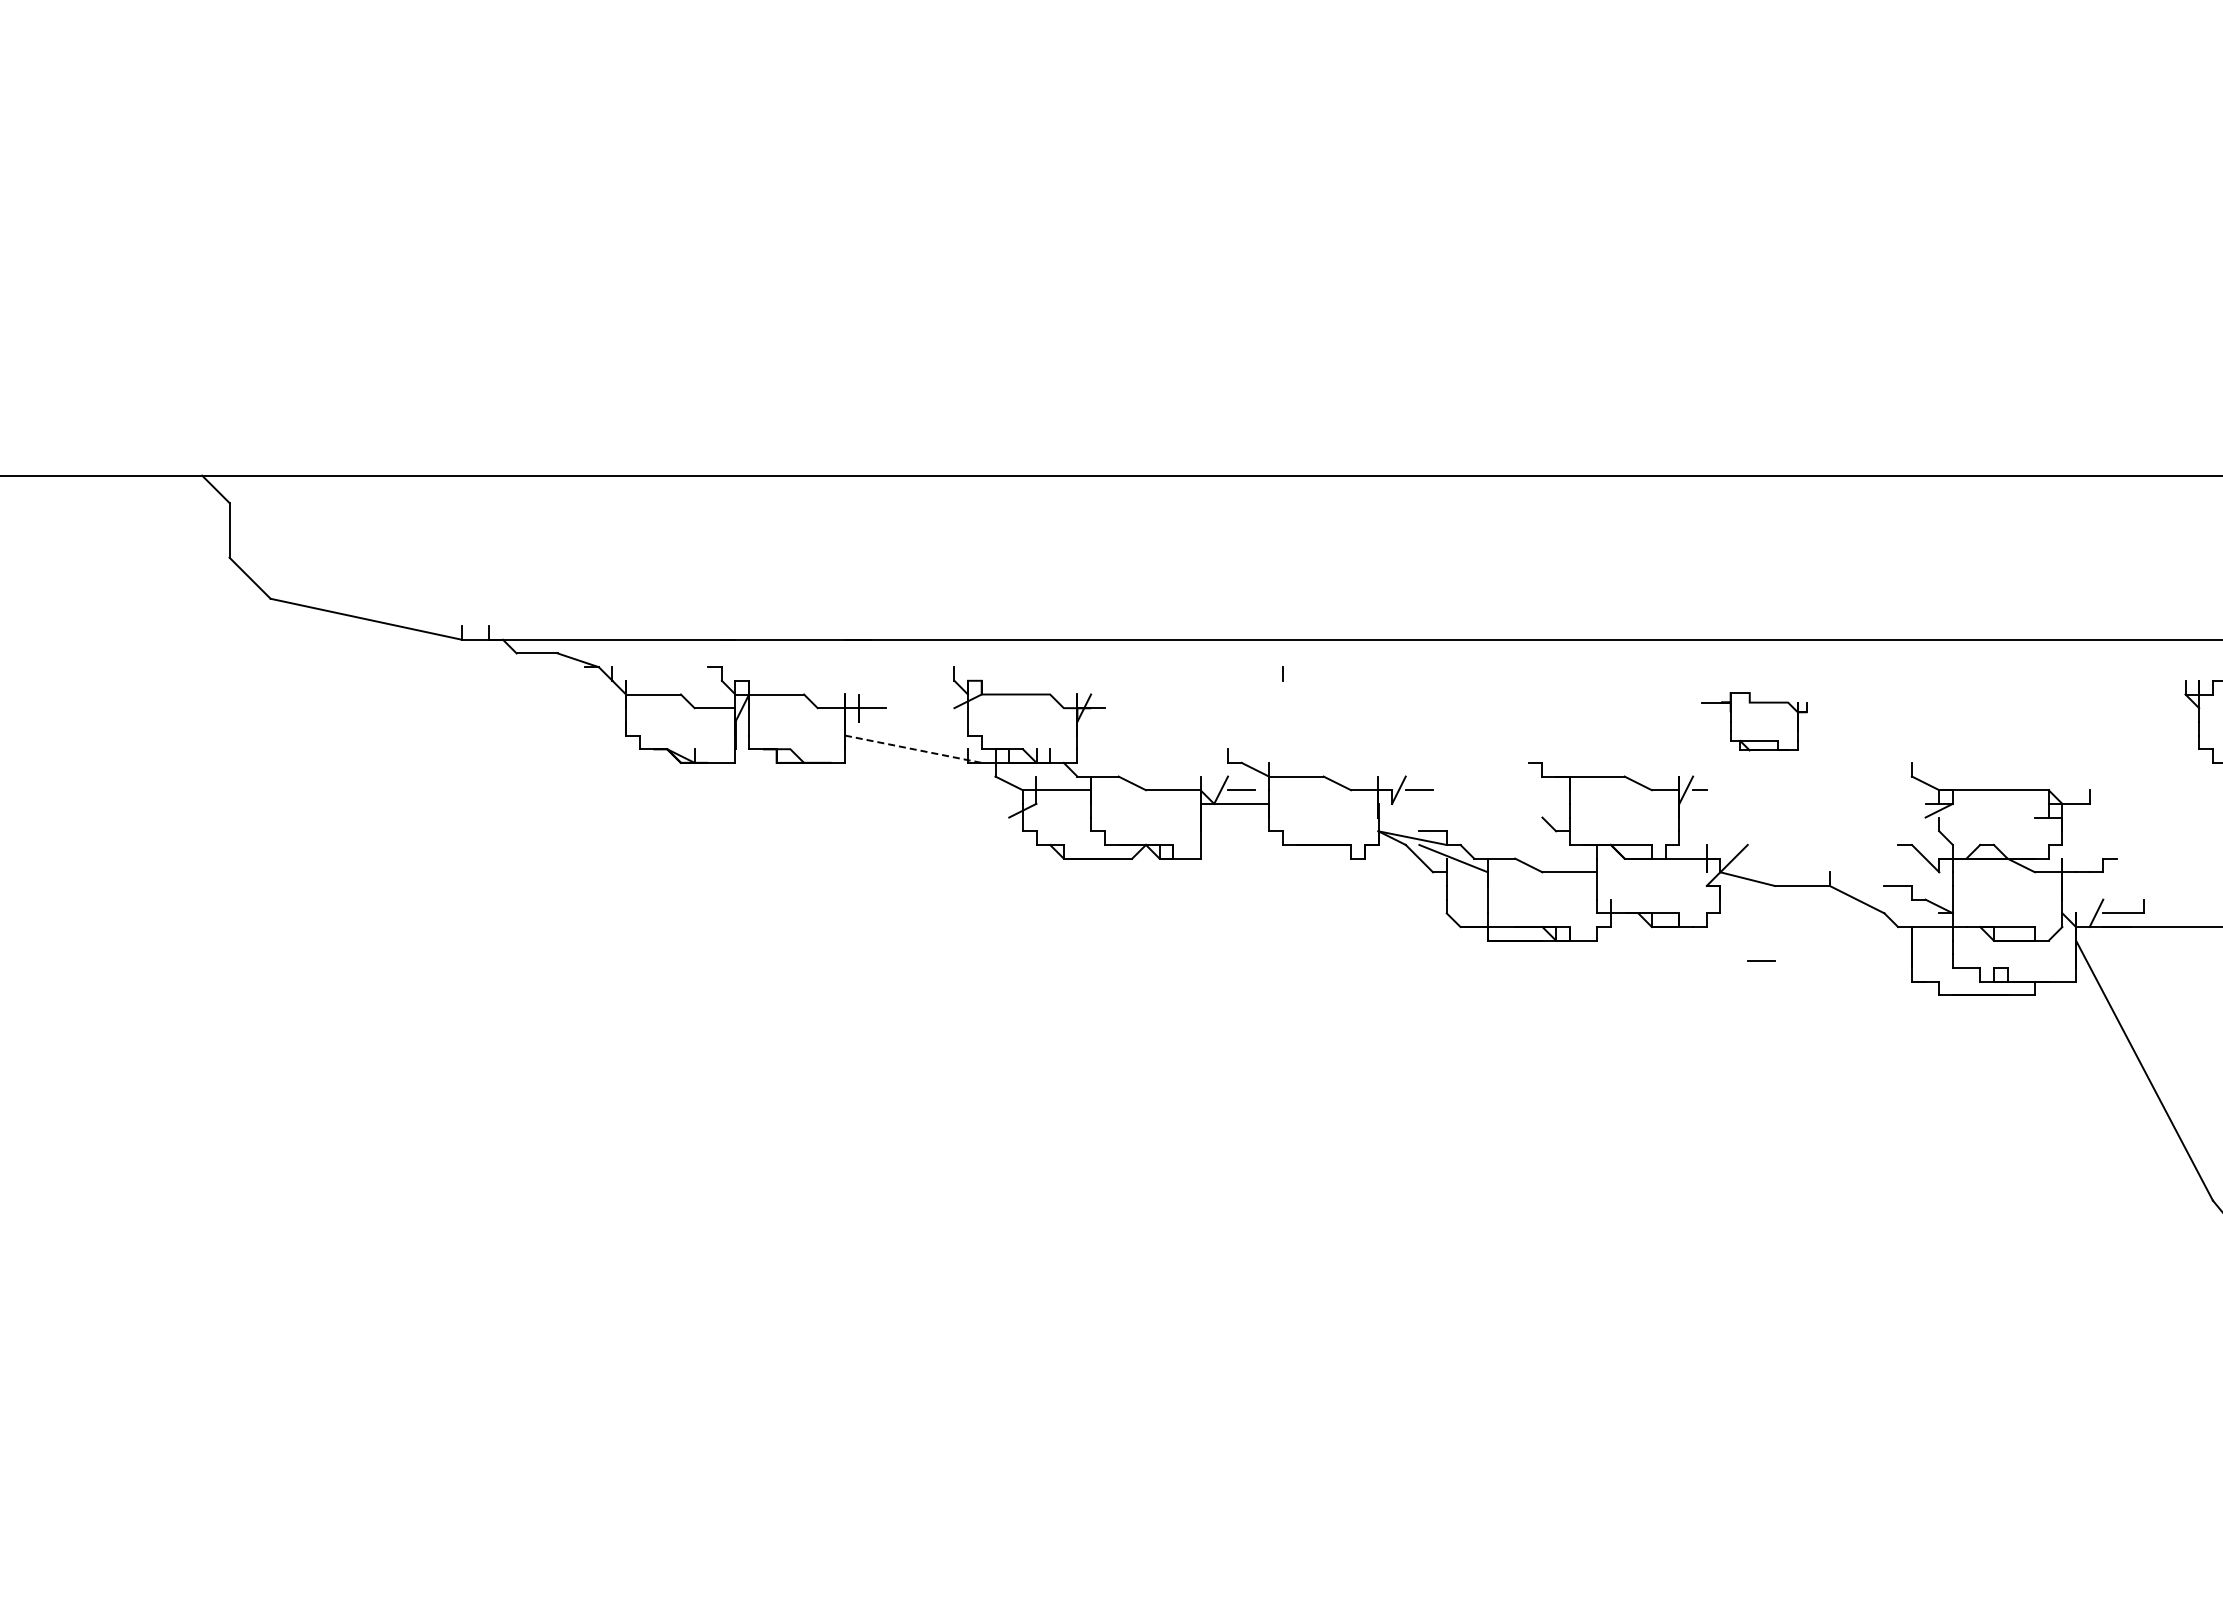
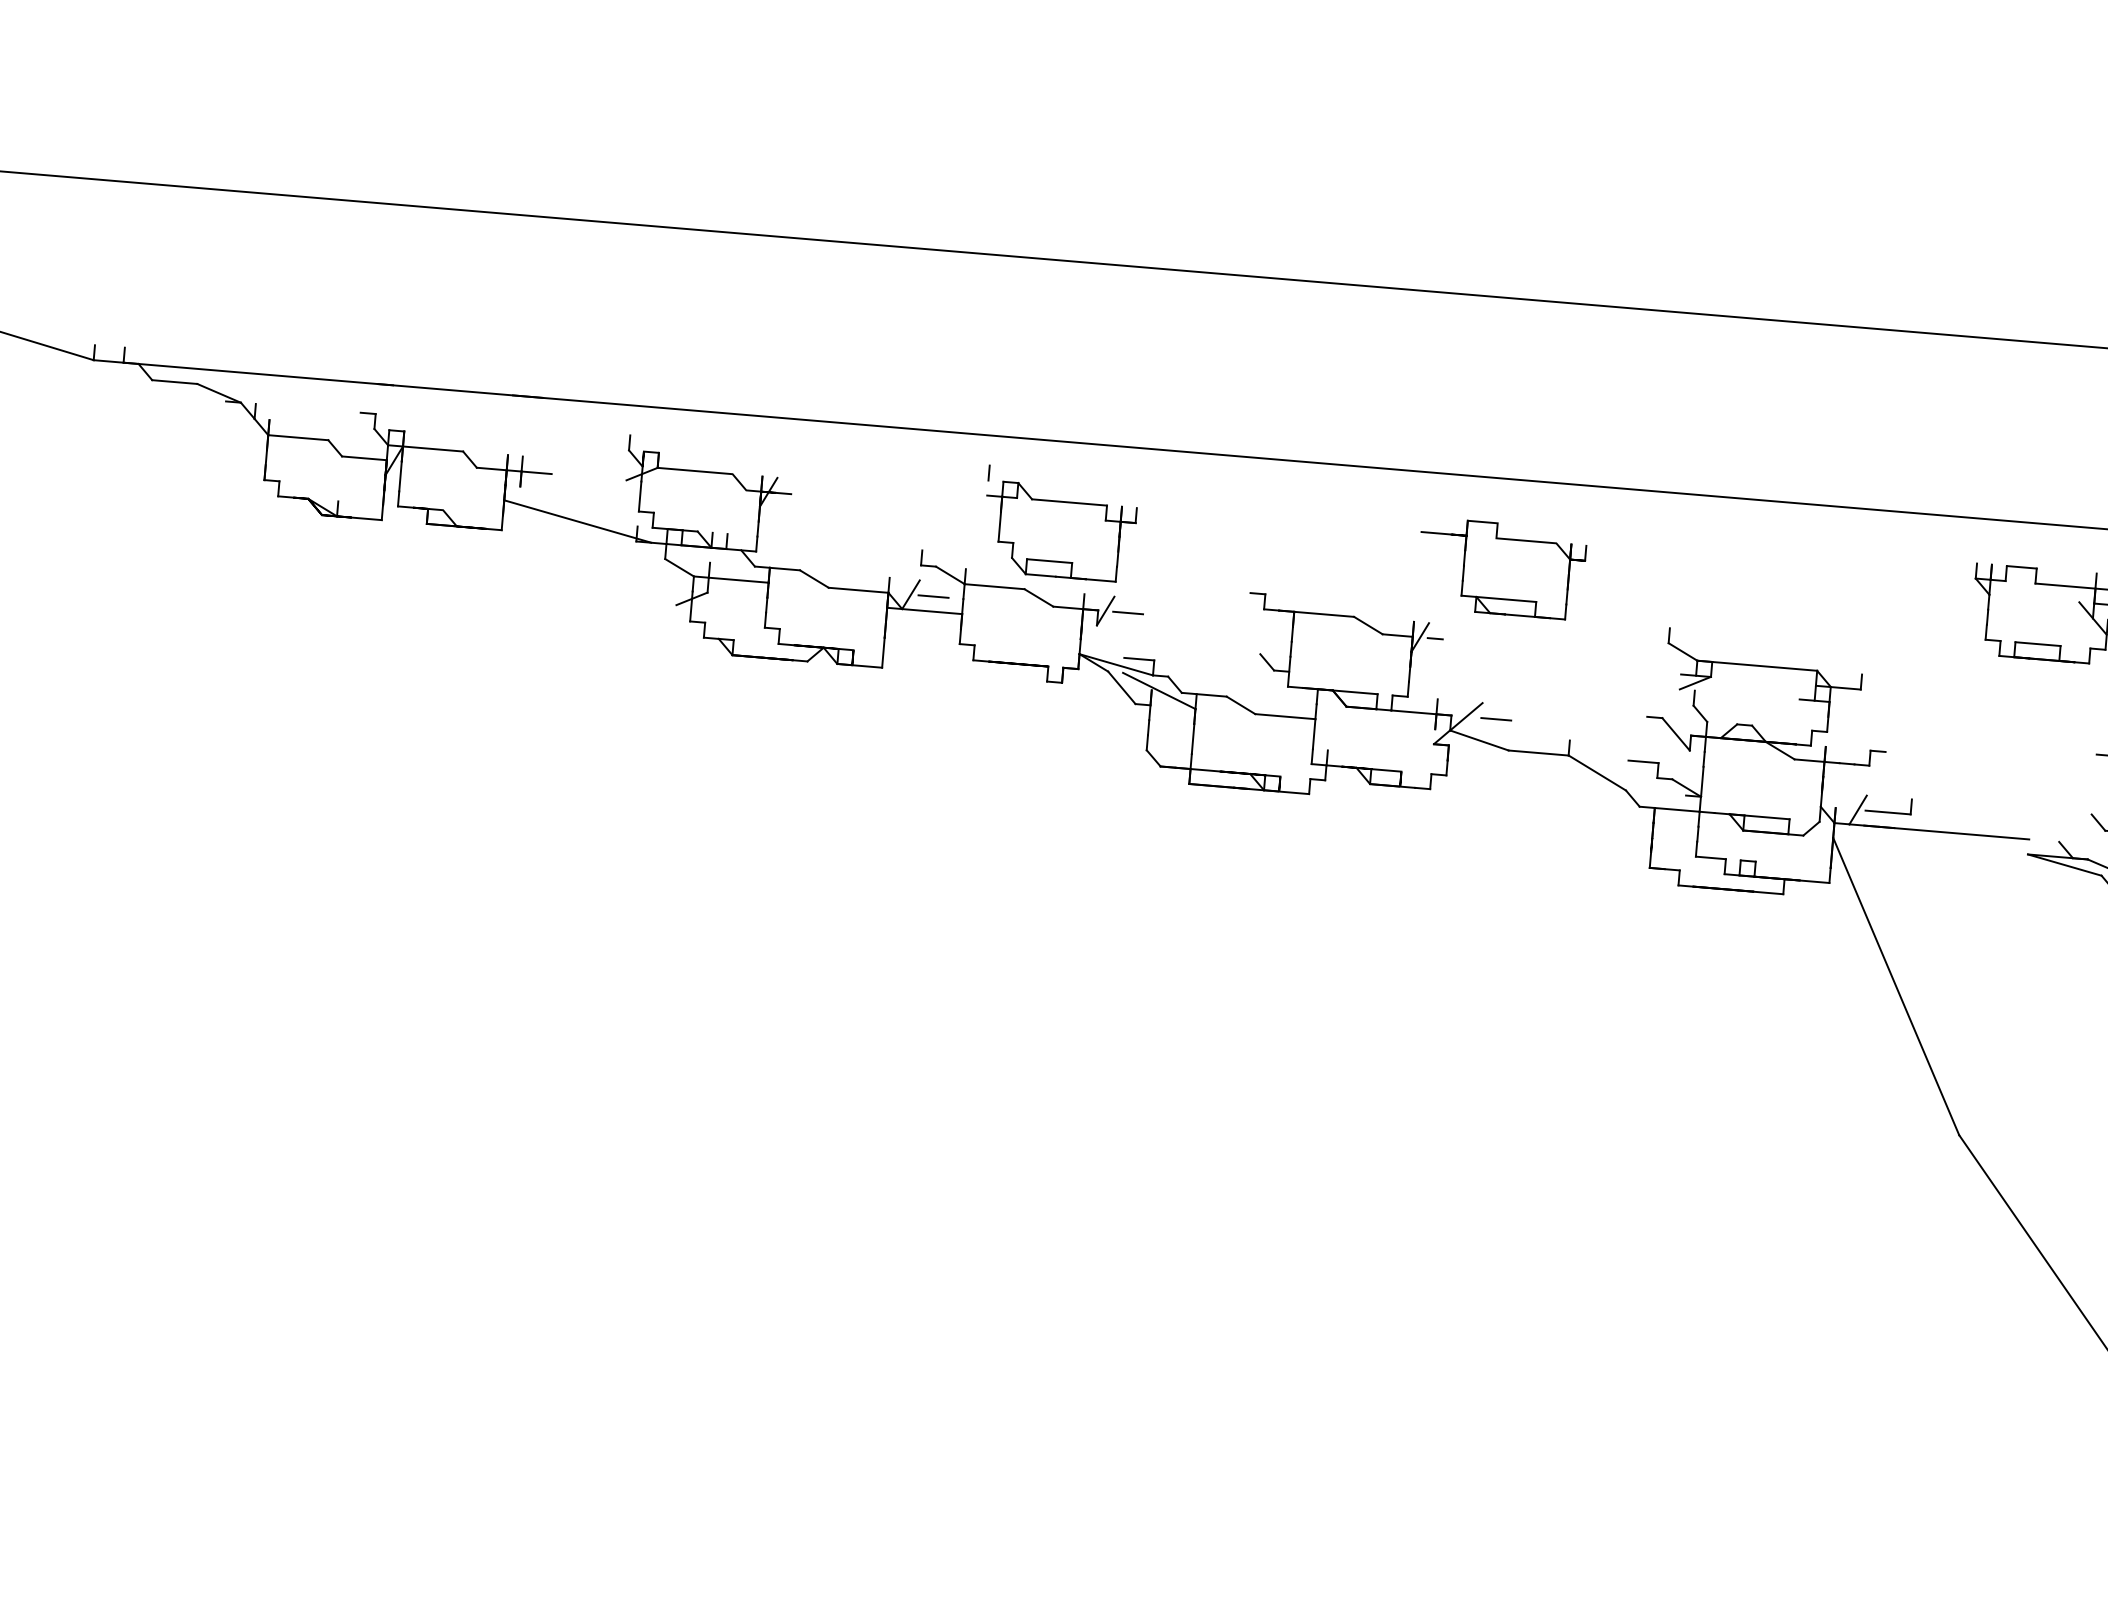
part: (1350, 721) -> (1058, 531), added
part: (1754, 721) -> (1501, 568), size x1.43
line: (913, 749) -> (577, 521), dashed -> solid
line: (1761, 960) -> (1496, 719), moved

